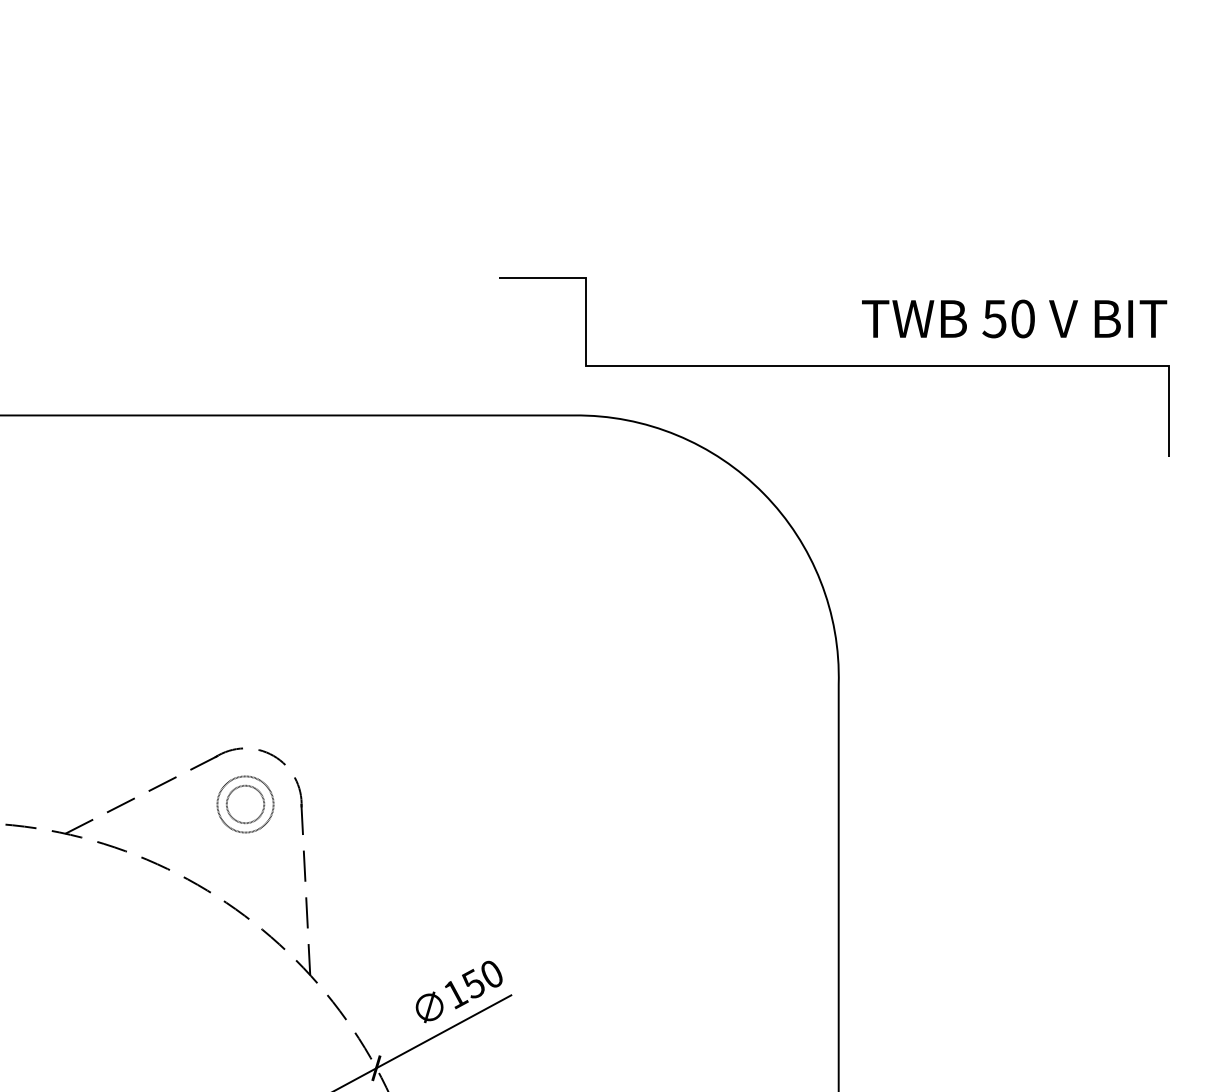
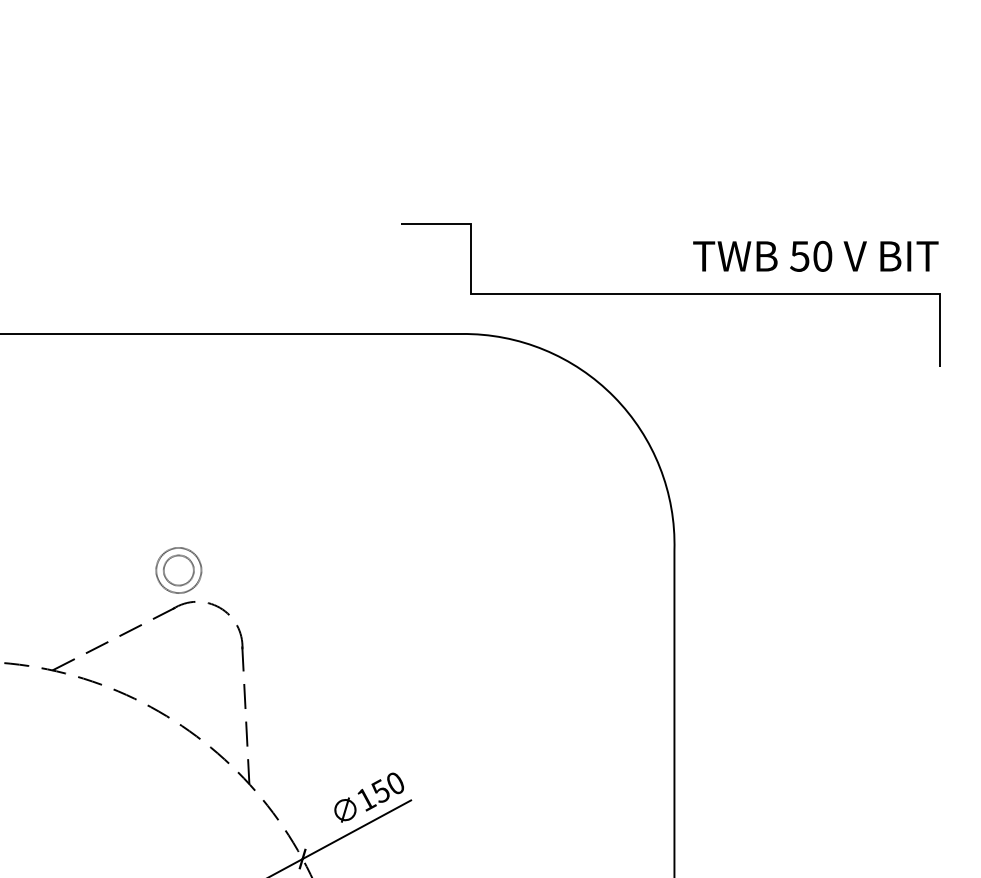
part: (245, 804) -> (178, 570), moved

